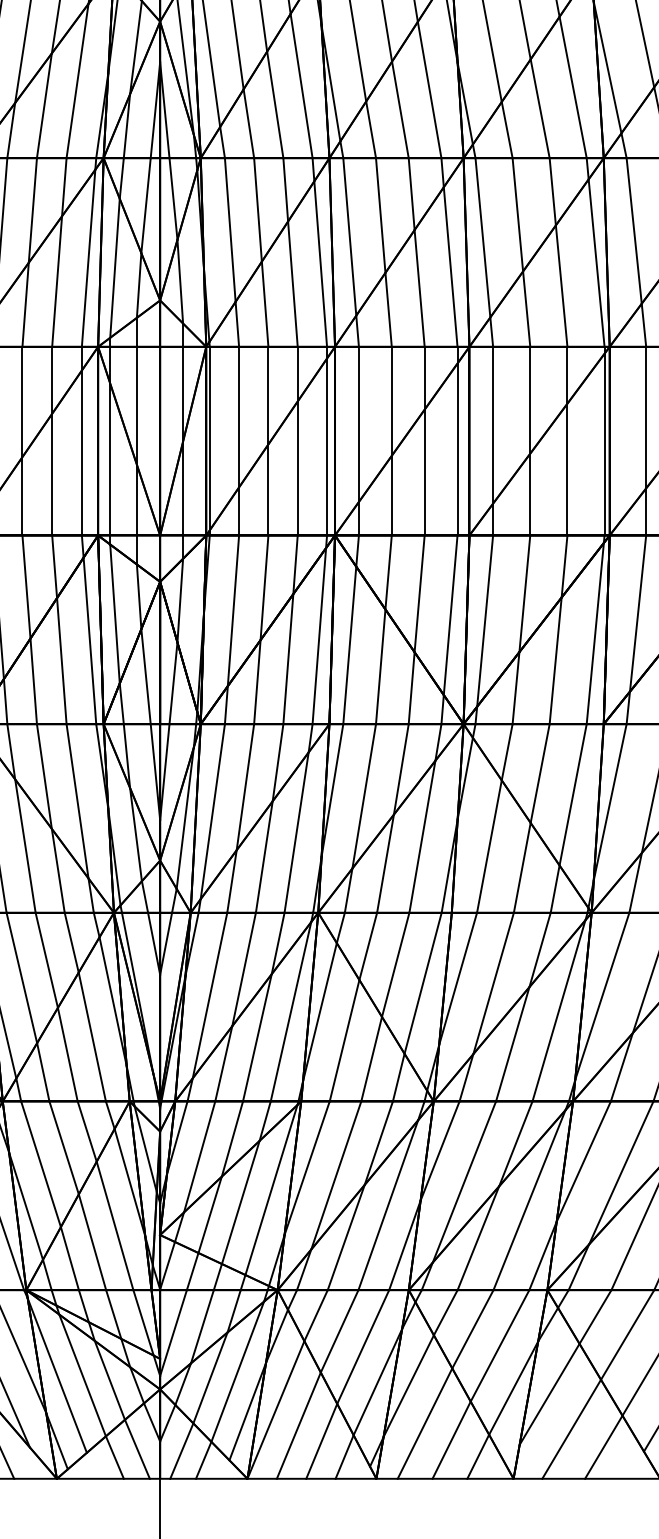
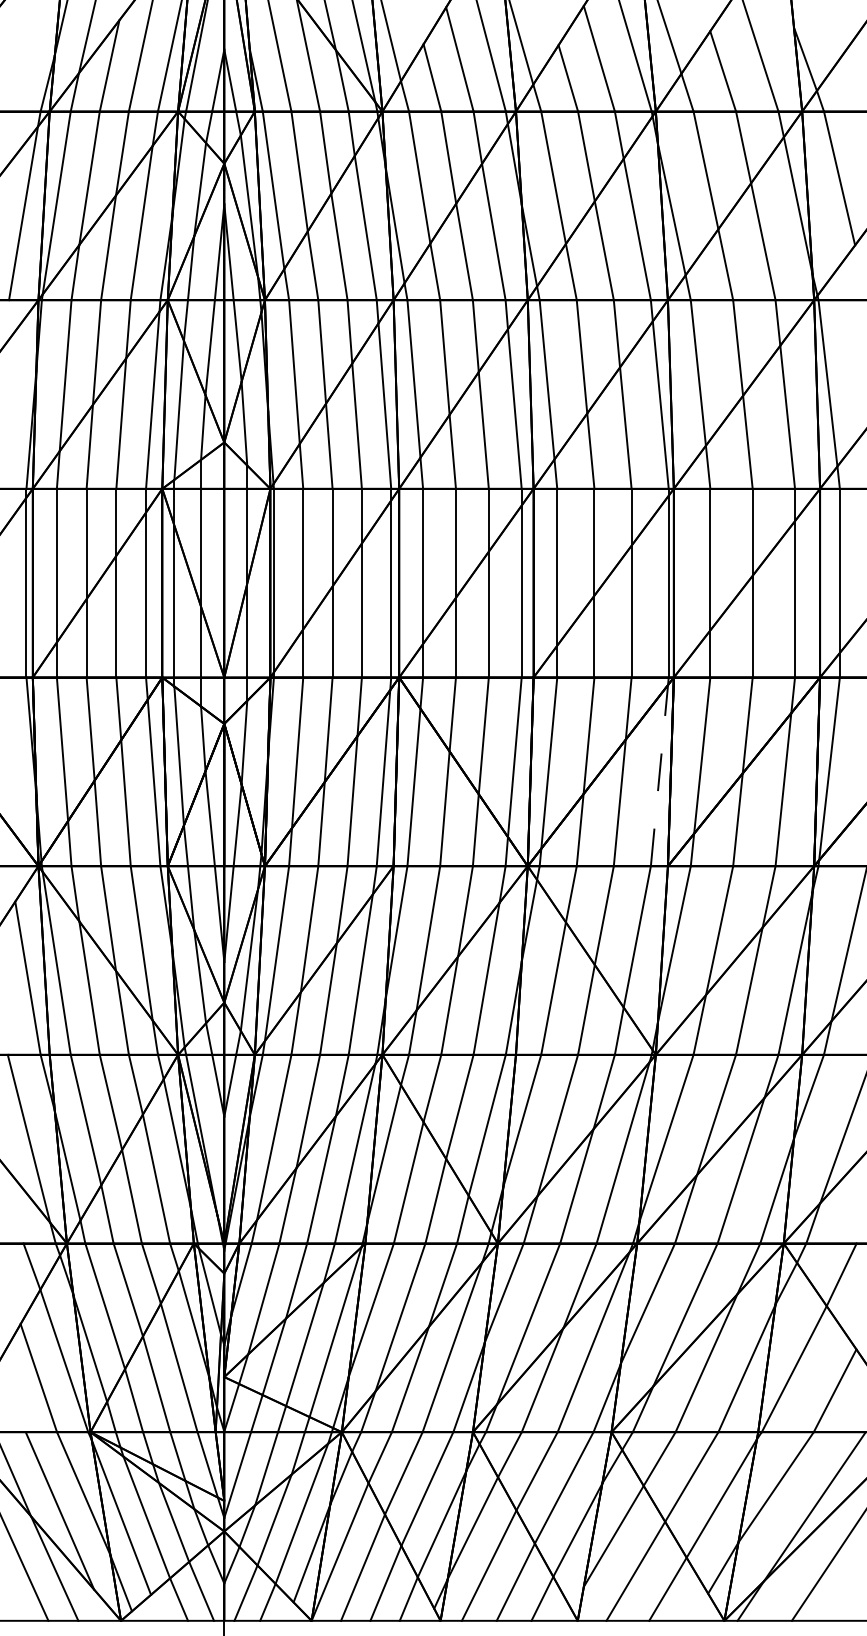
line: (595, 633) -> (659, 775), solid -> dashed

